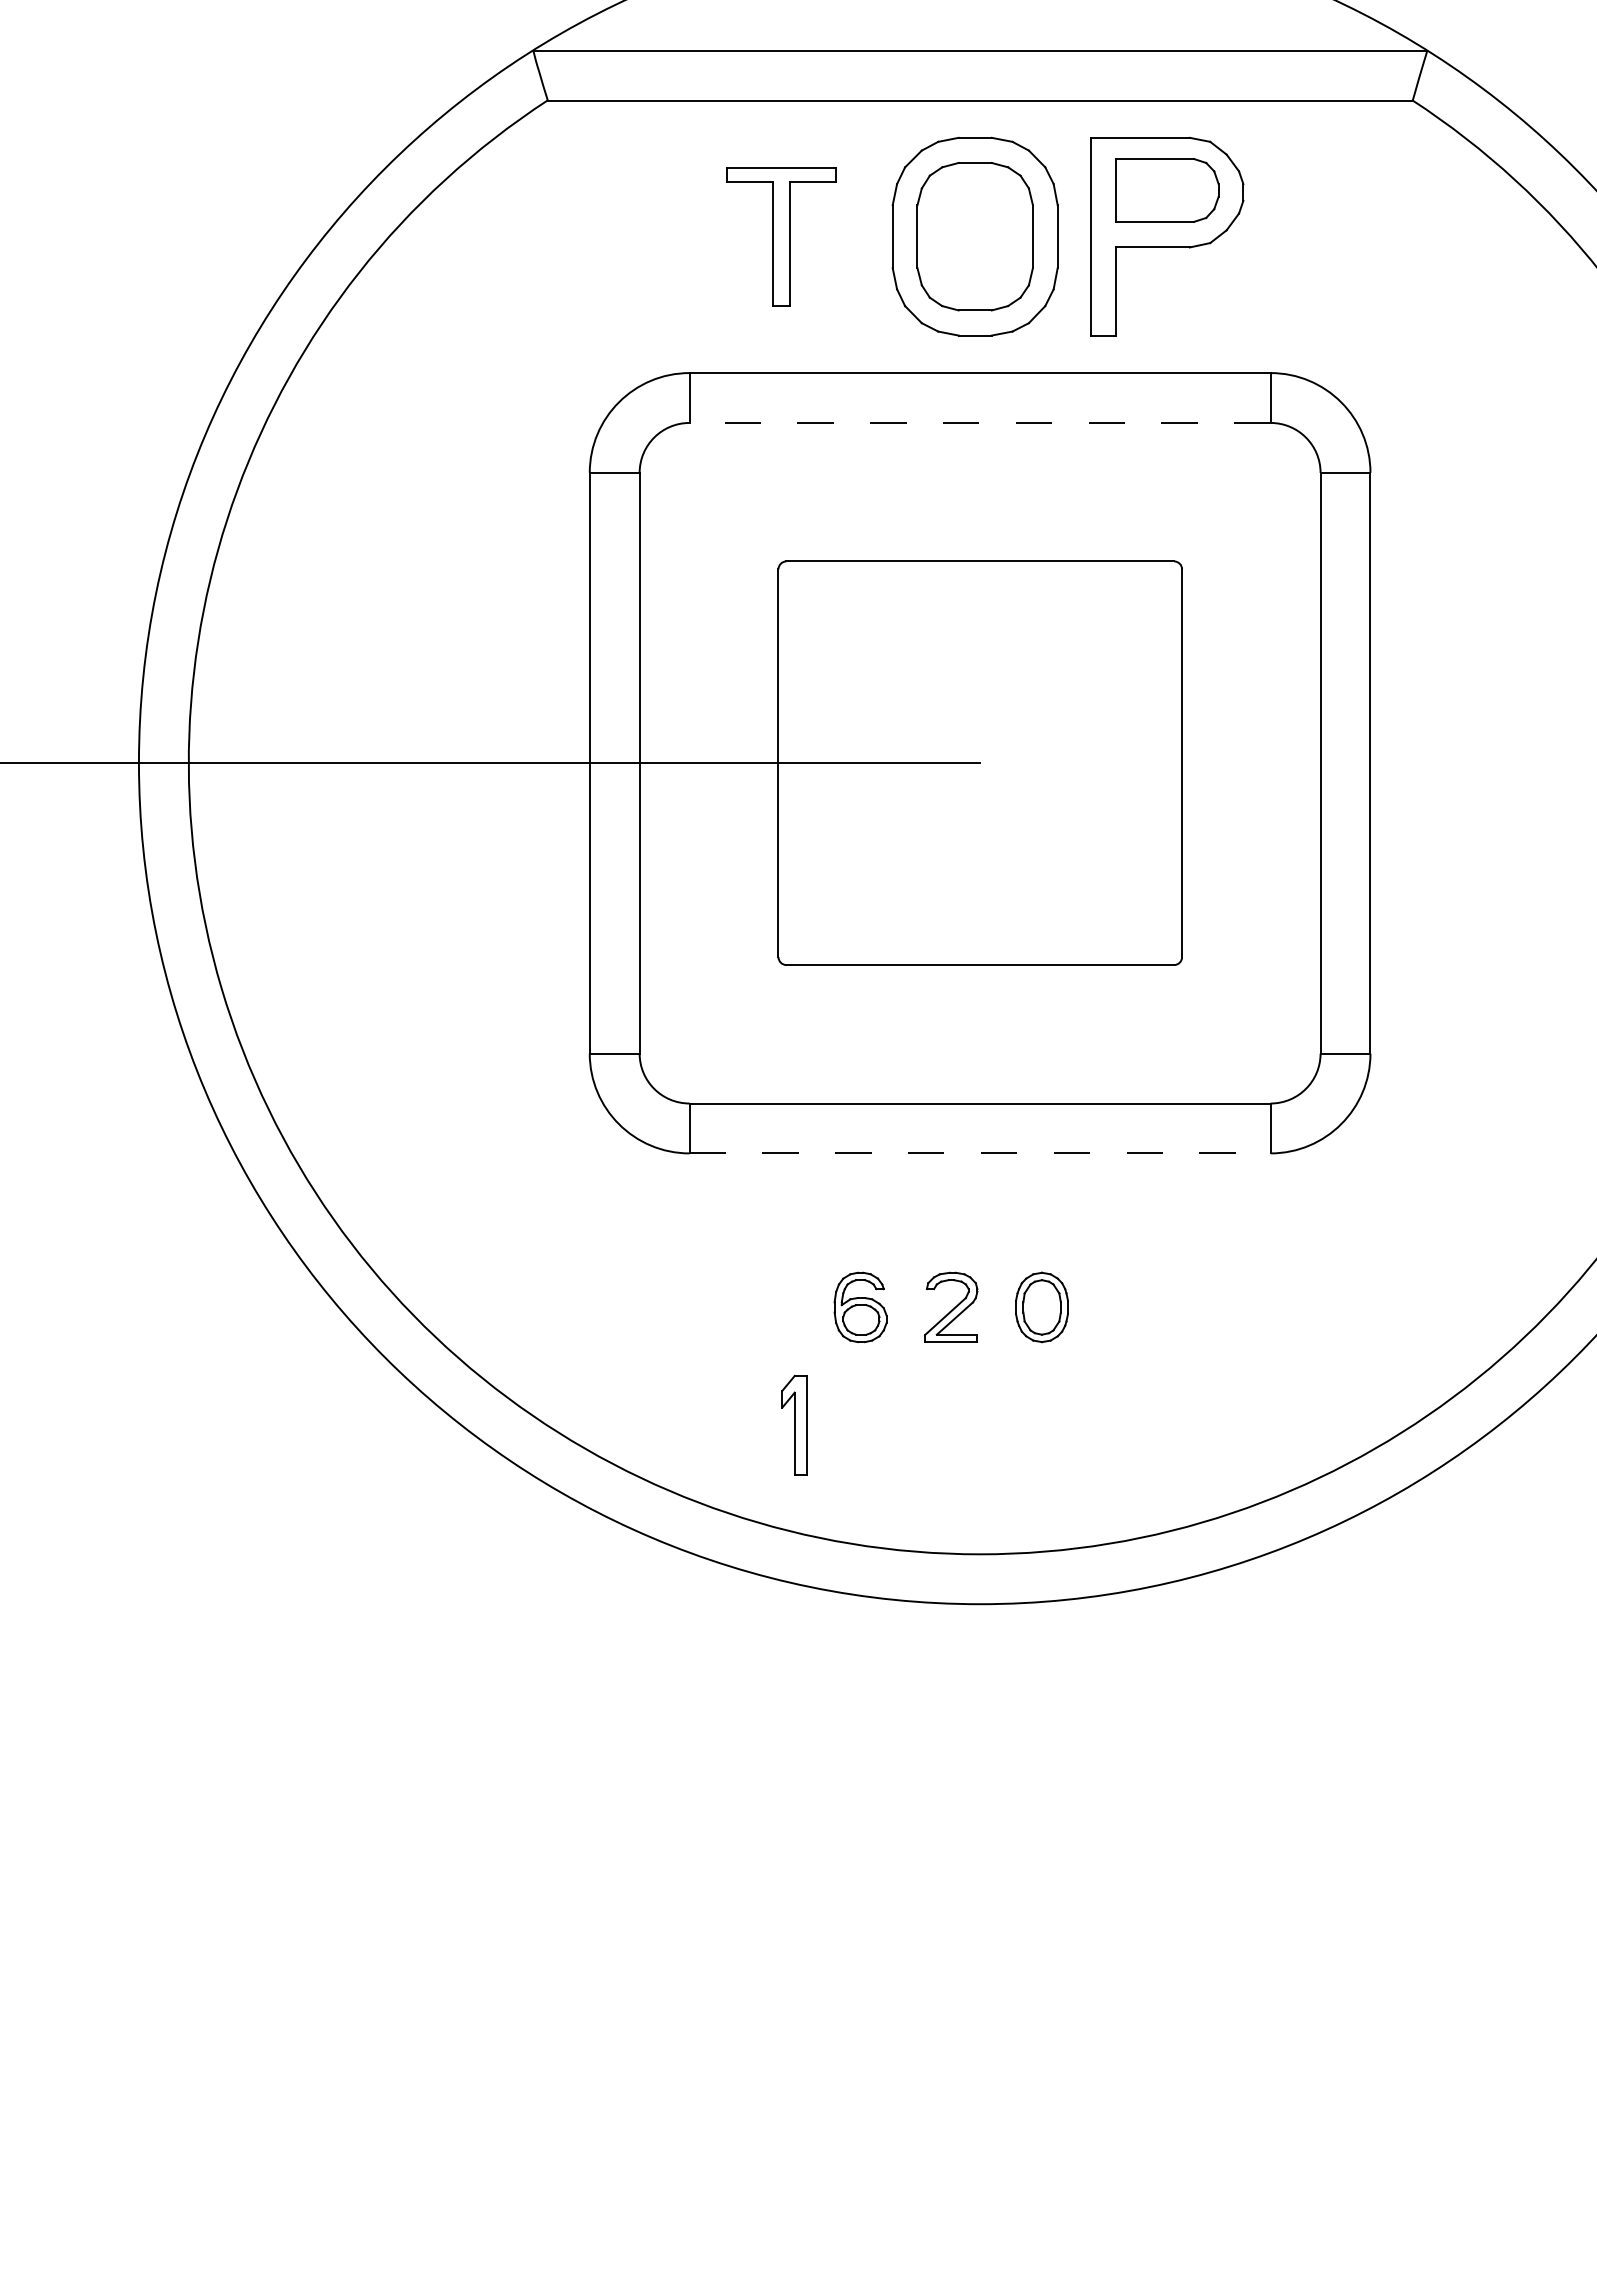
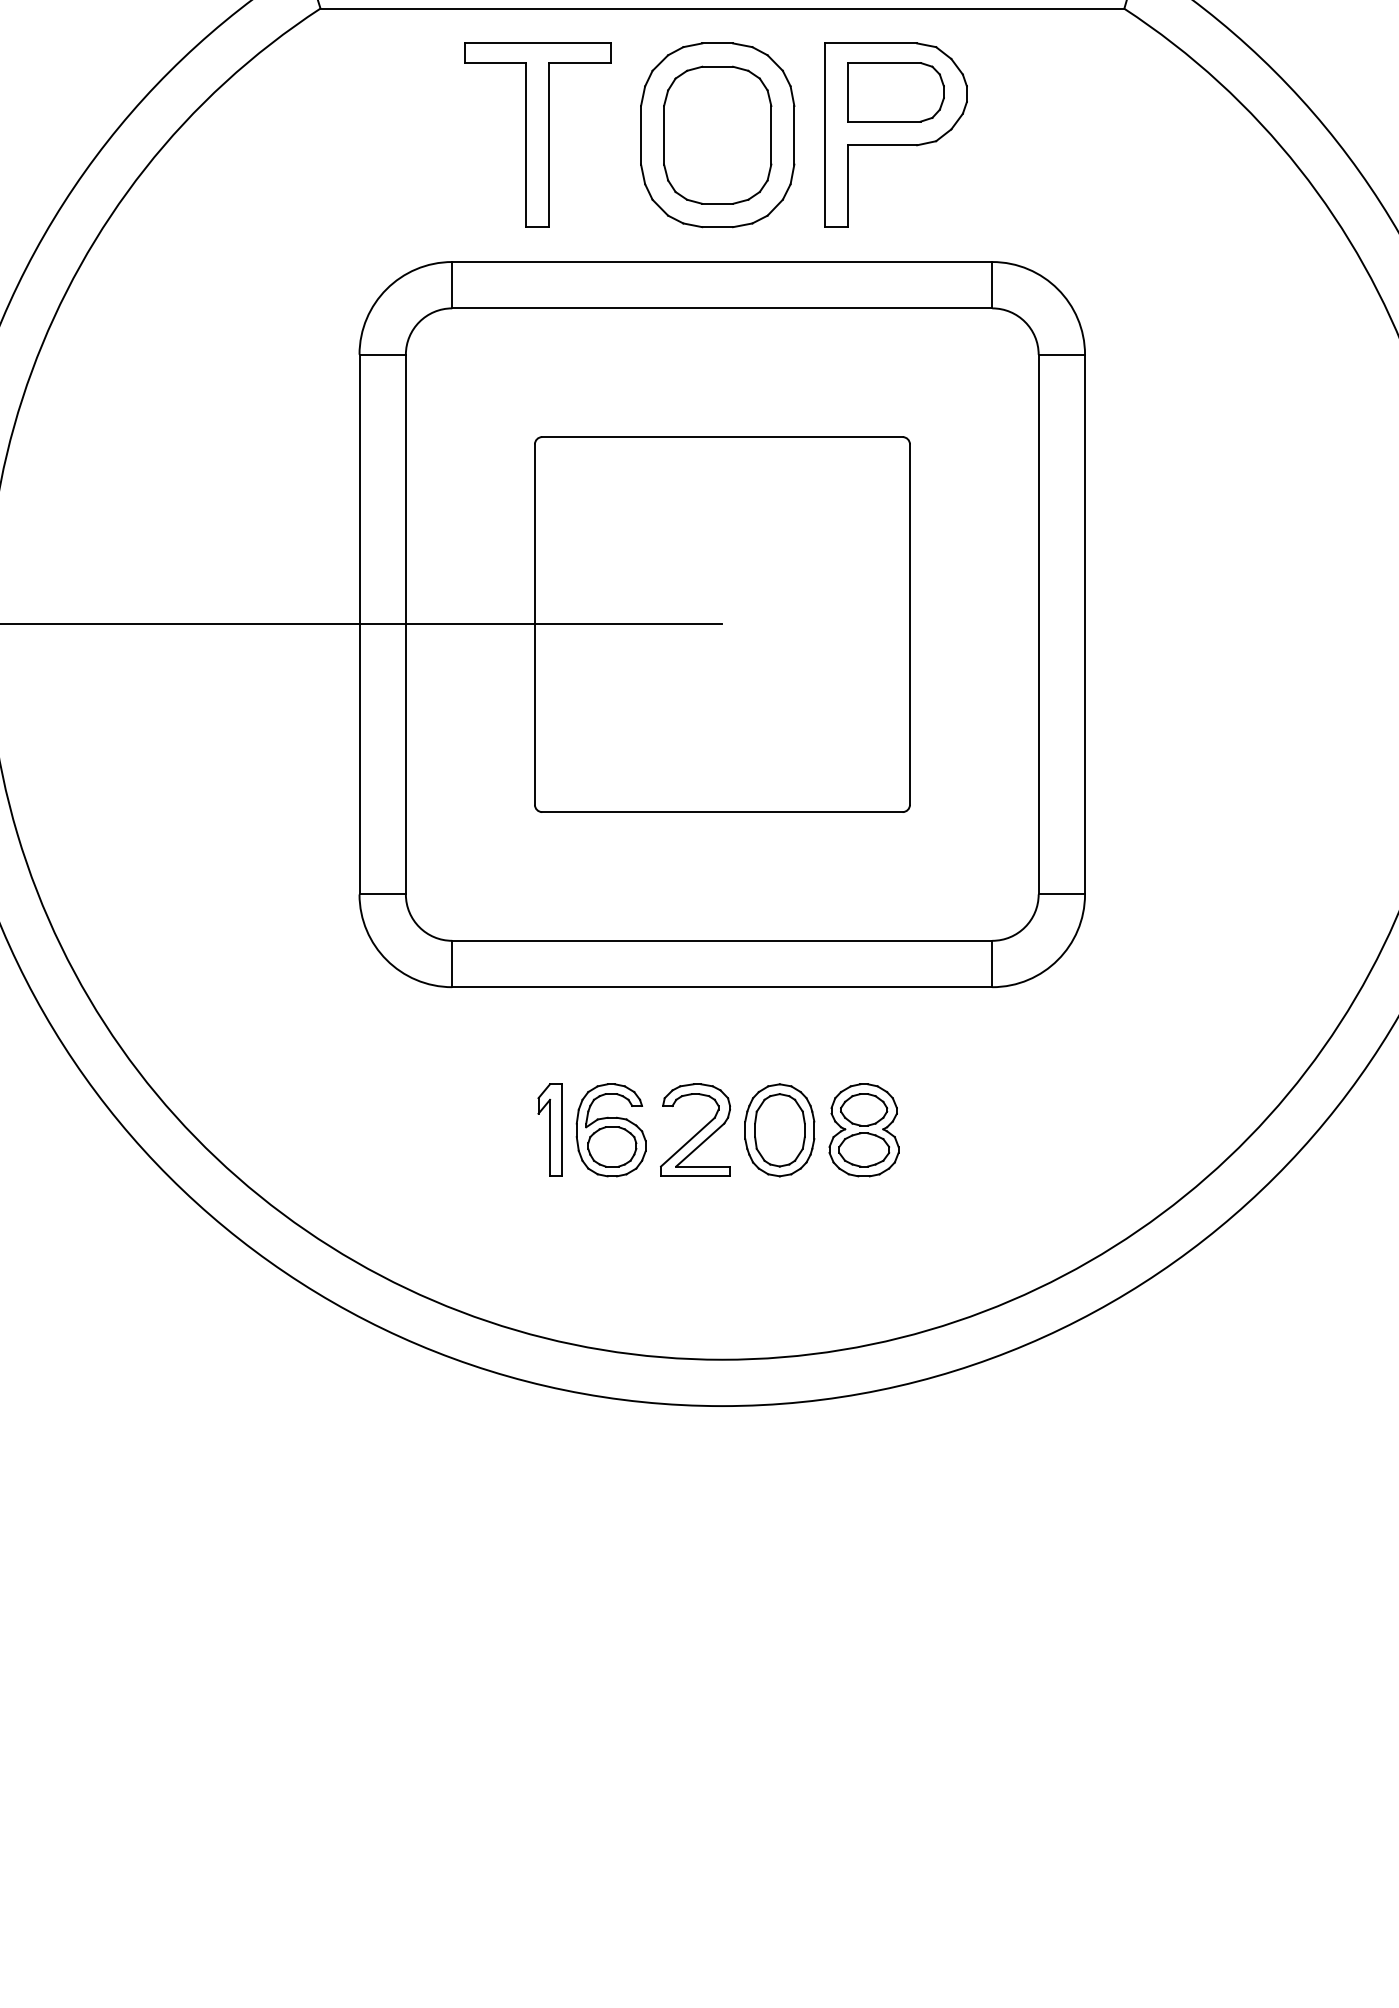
part: (781, 236) -> (537, 135), size x1.43
line: (980, 422) -> (722, 307), dashed -> solid
line: (980, 1153) -> (722, 987), dashed -> solid
part: (860, 1307) -> (611, 1130), size x1.43
part: (951, 1307) -> (695, 1130), size x1.43
part: (1041, 1307) -> (779, 1130), size x1.43
part: (1132, 1307) -> (863, 1130), added
part: (794, 1424) -> (549, 1129), moved

